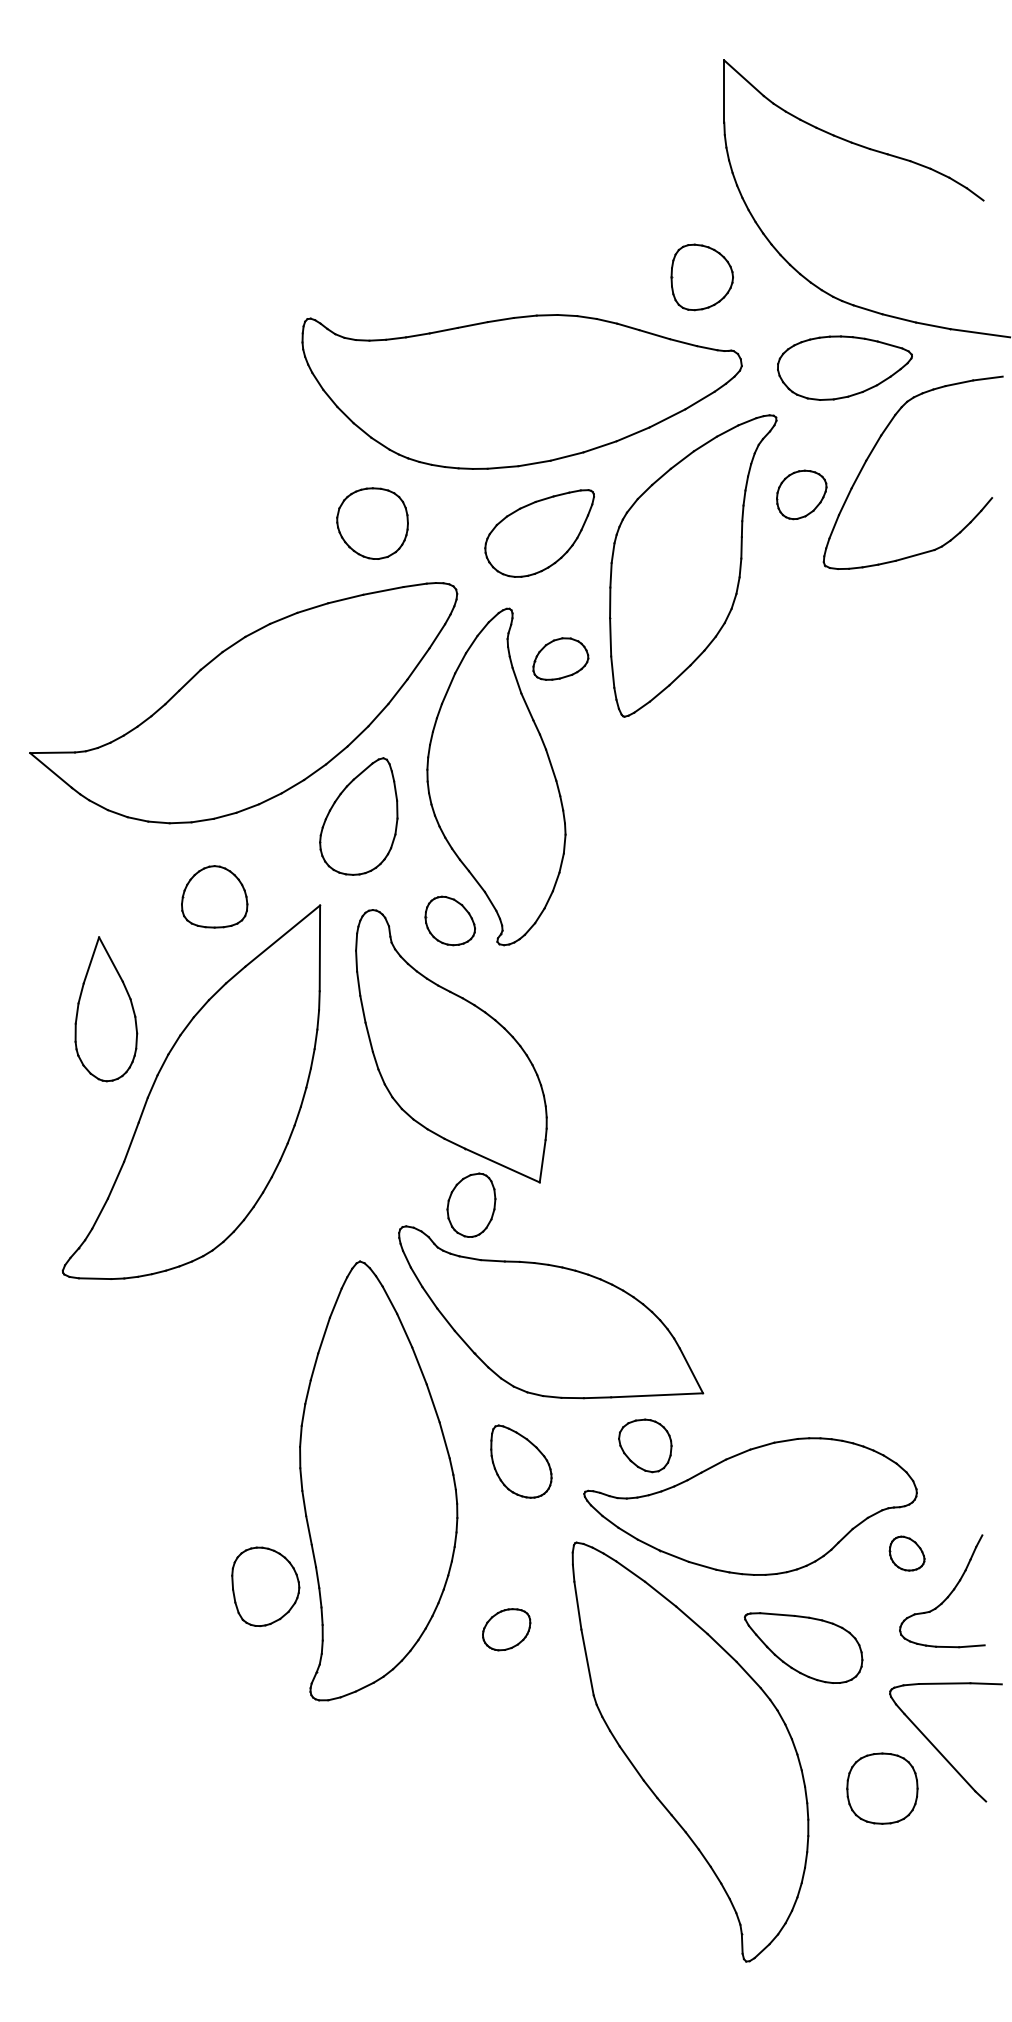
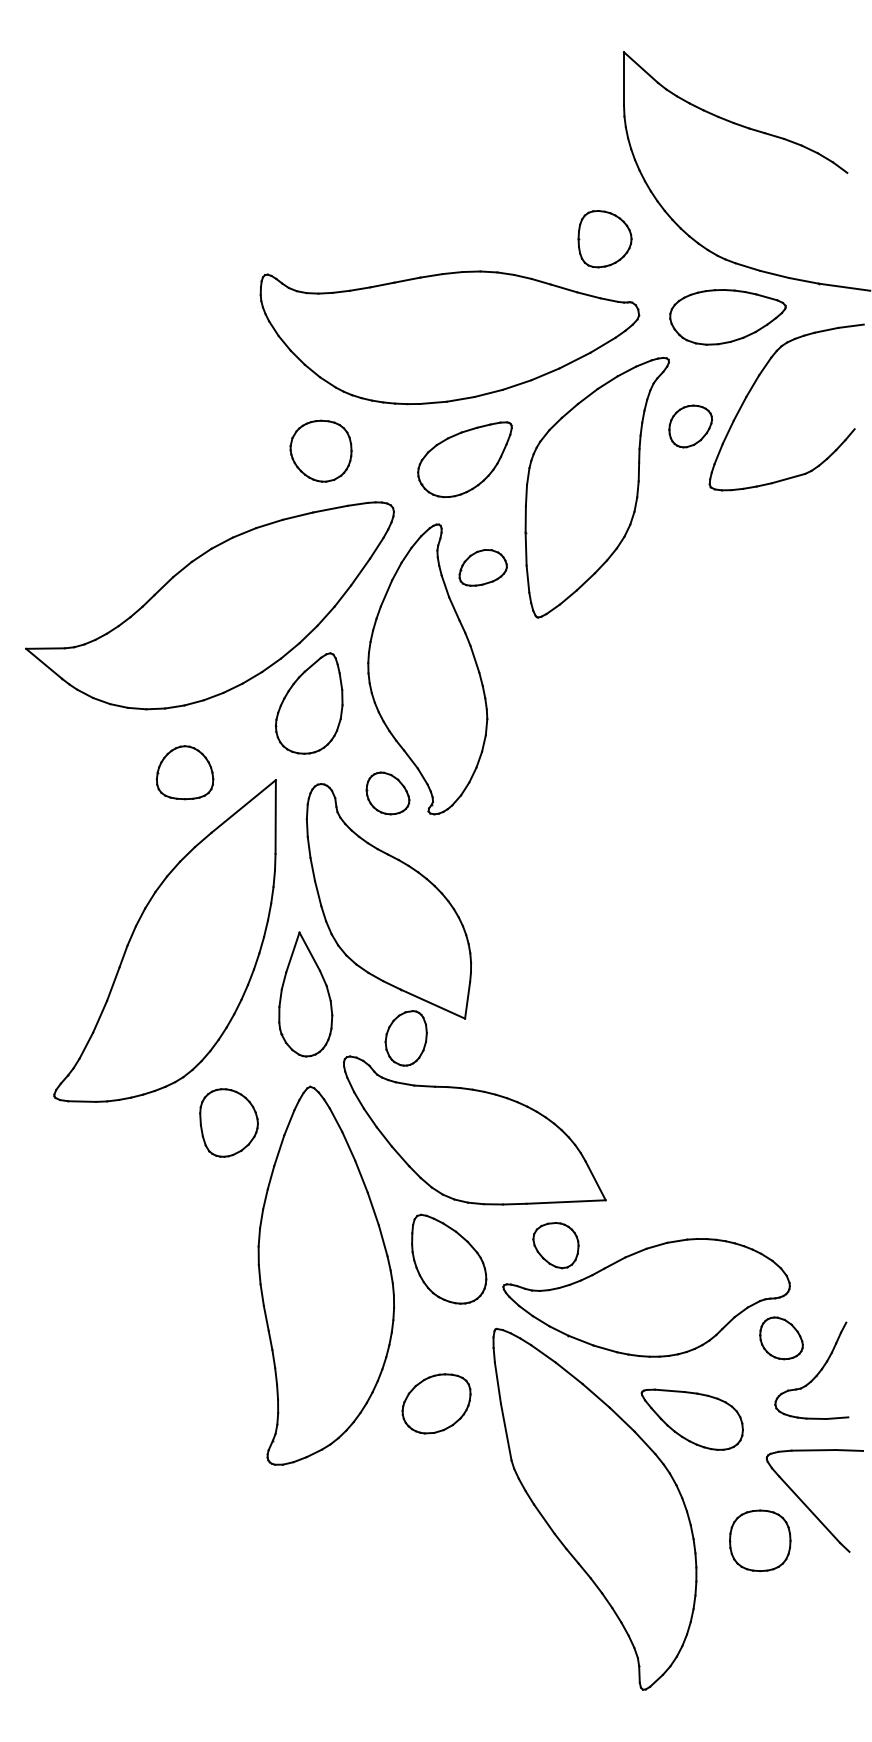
part: (106, 1009) -> (305, 994), moved
part: (521, 1460) -> (449, 1258), size x1.43
part: (907, 1553) -> (781, 1338), size x1.43
part: (265, 1586) -> (228, 1122), moved
part: (506, 1629) -> (436, 1403), size x1.67

